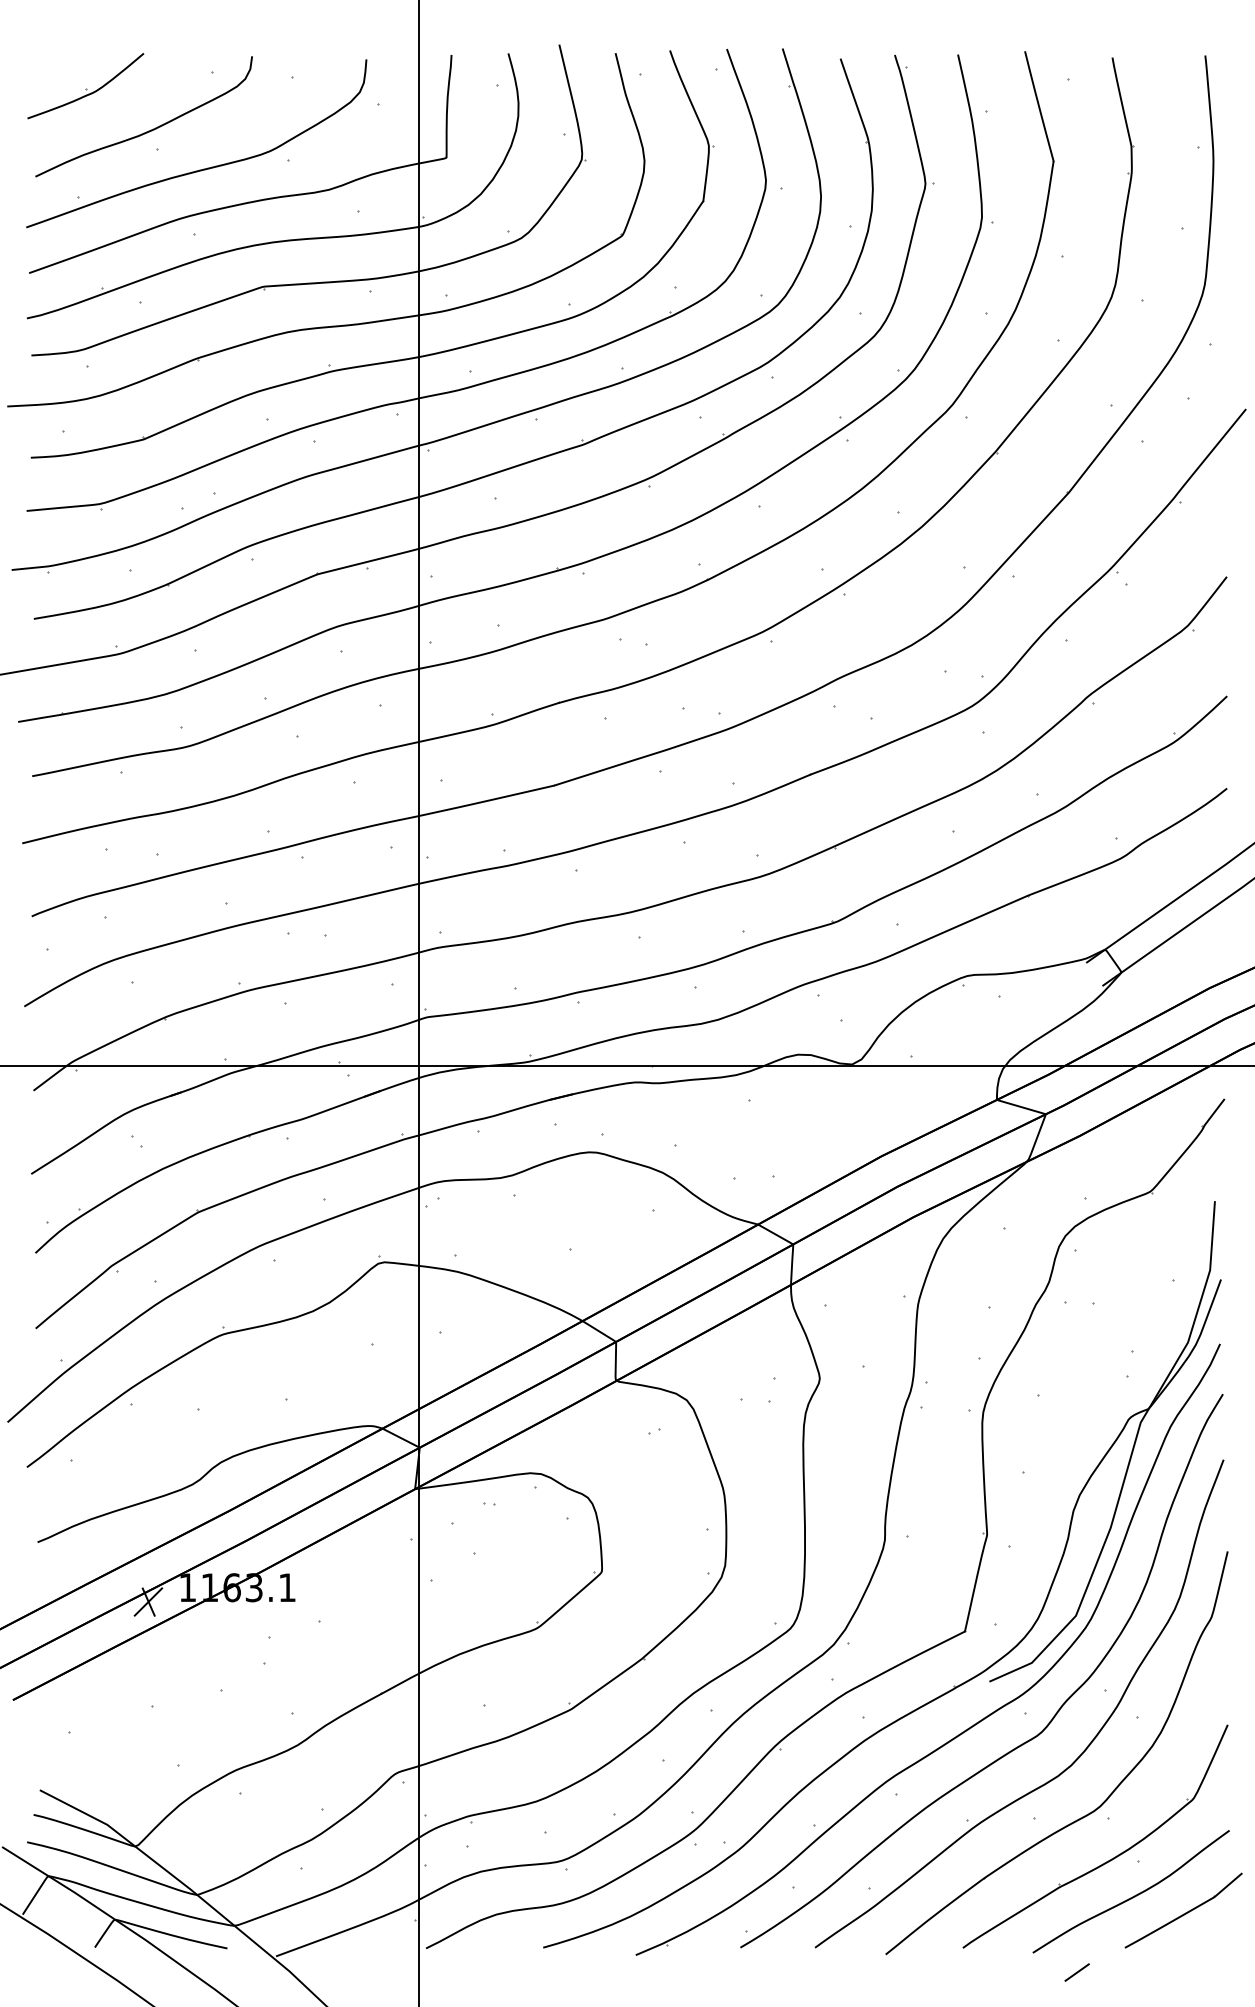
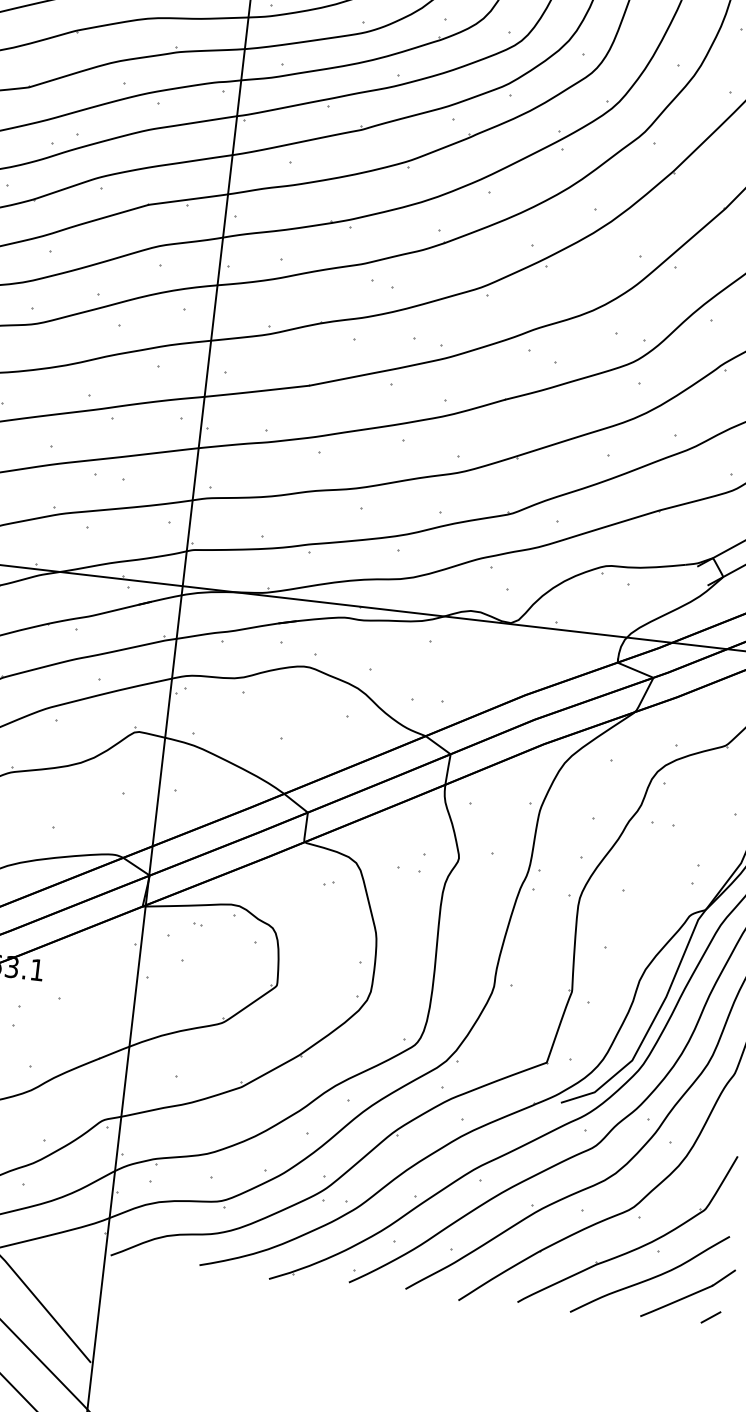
line: (1076, 1972) -> (710, 1317), moved

